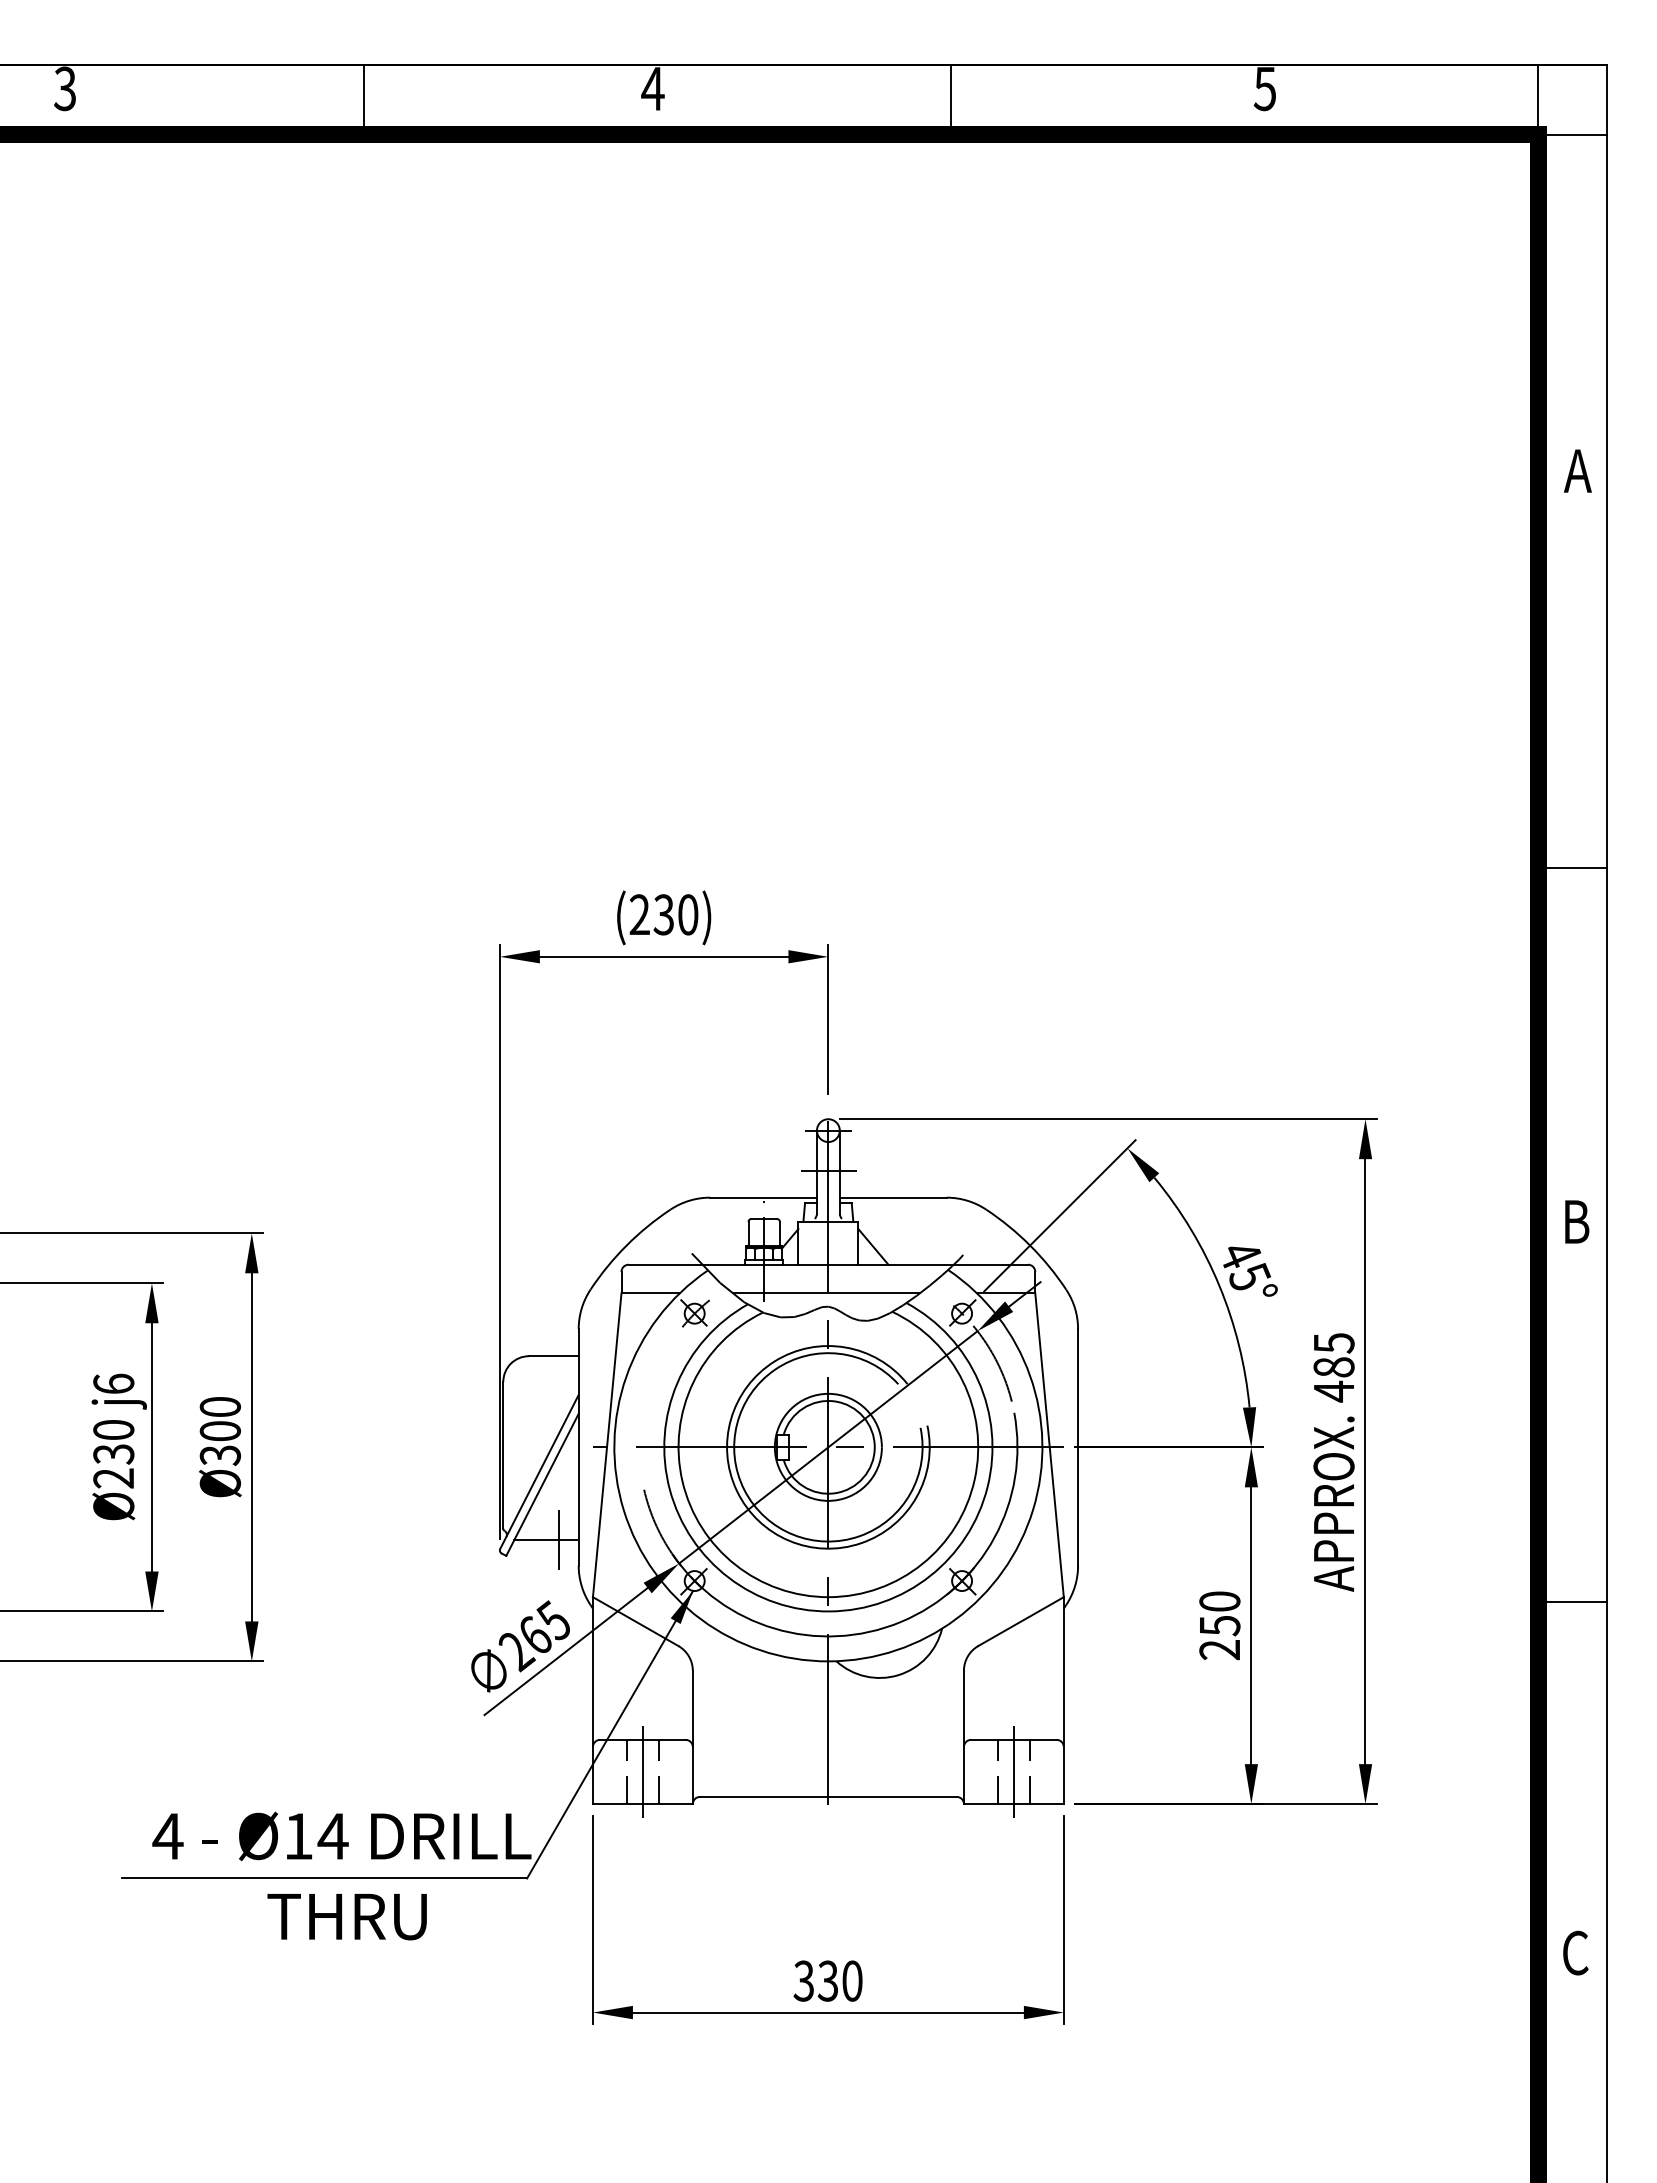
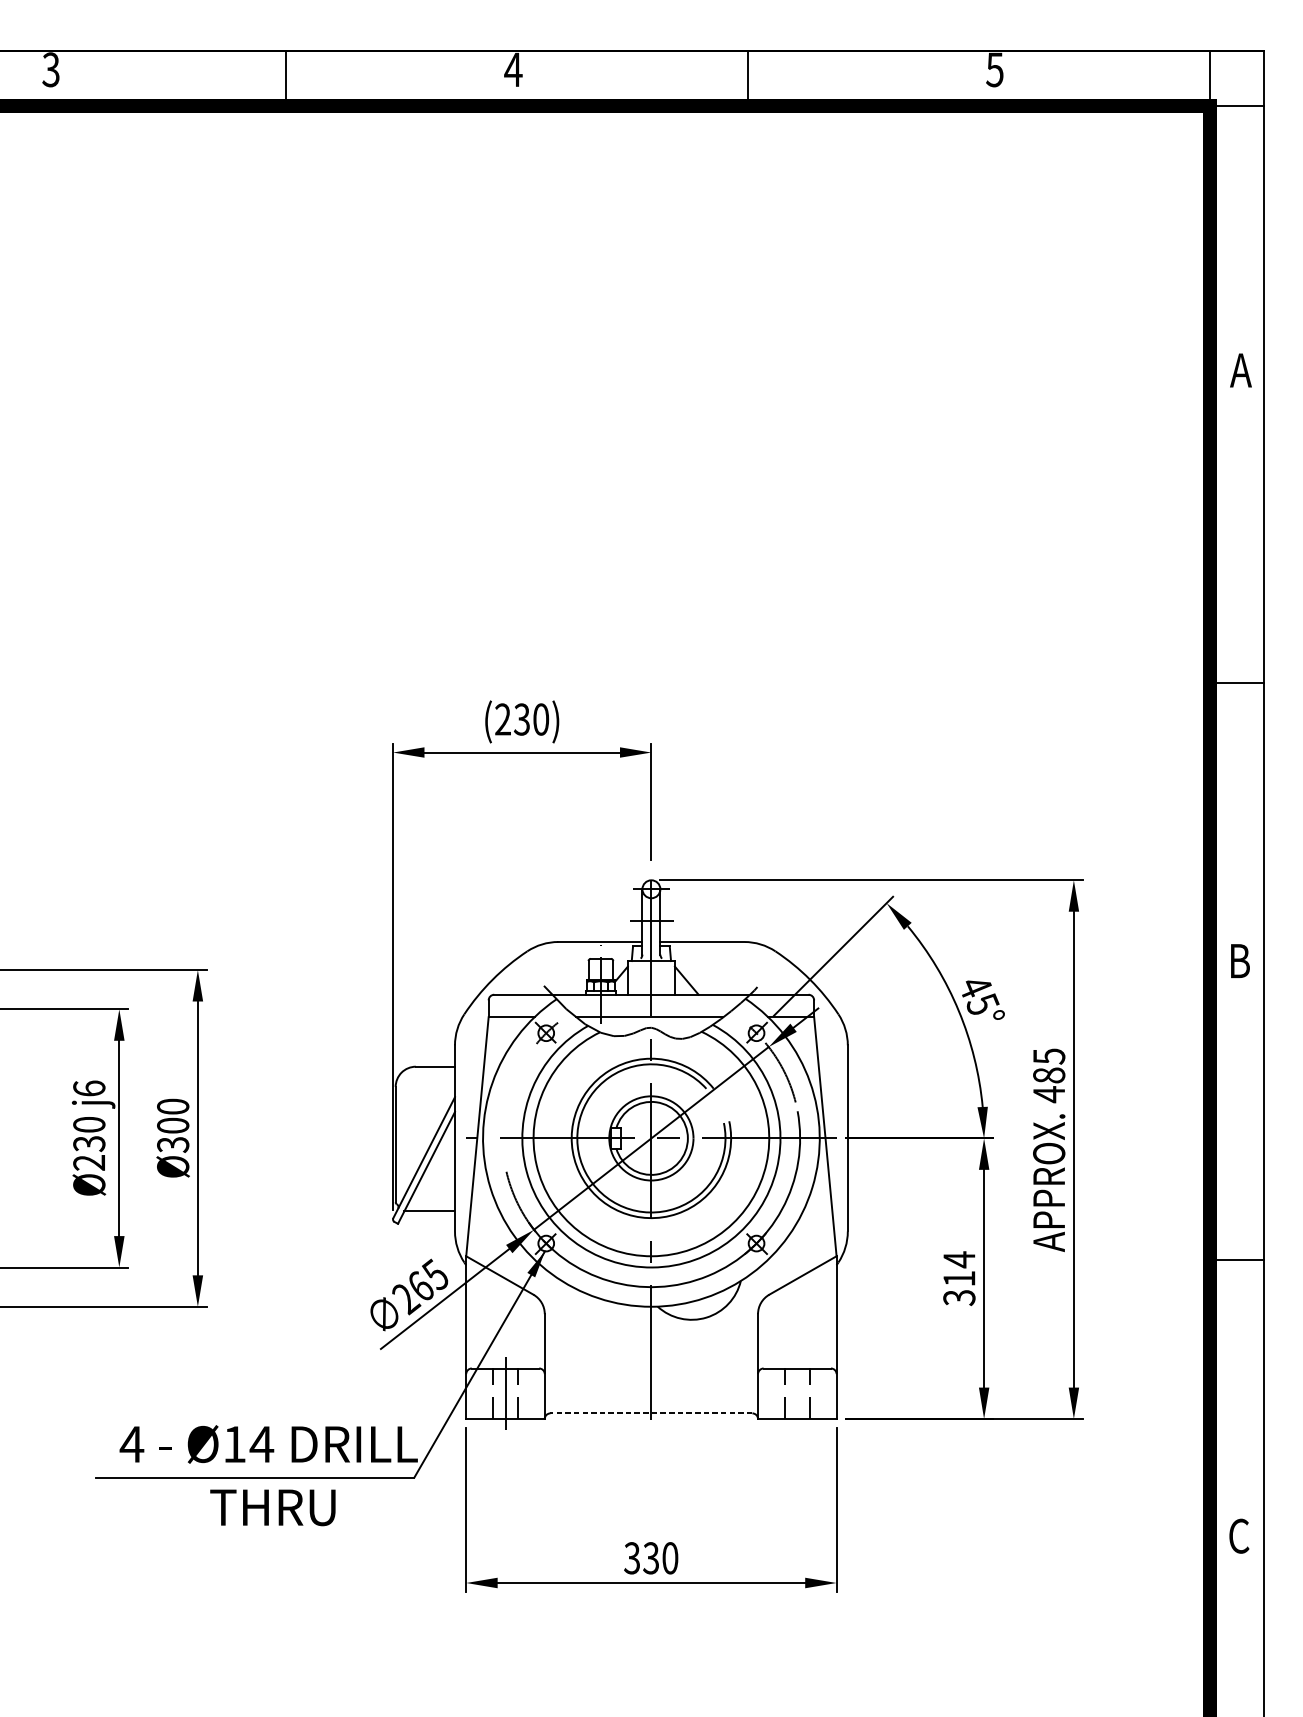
line: (558, 1539) -> (439, 1210), removed
text: (1219, 1625) -> (959, 1278), 250 -> 314
line: (1013, 1771) -> (797, 1393), removed
line: (827, 1796) -> (650, 1413), solid -> dashed

